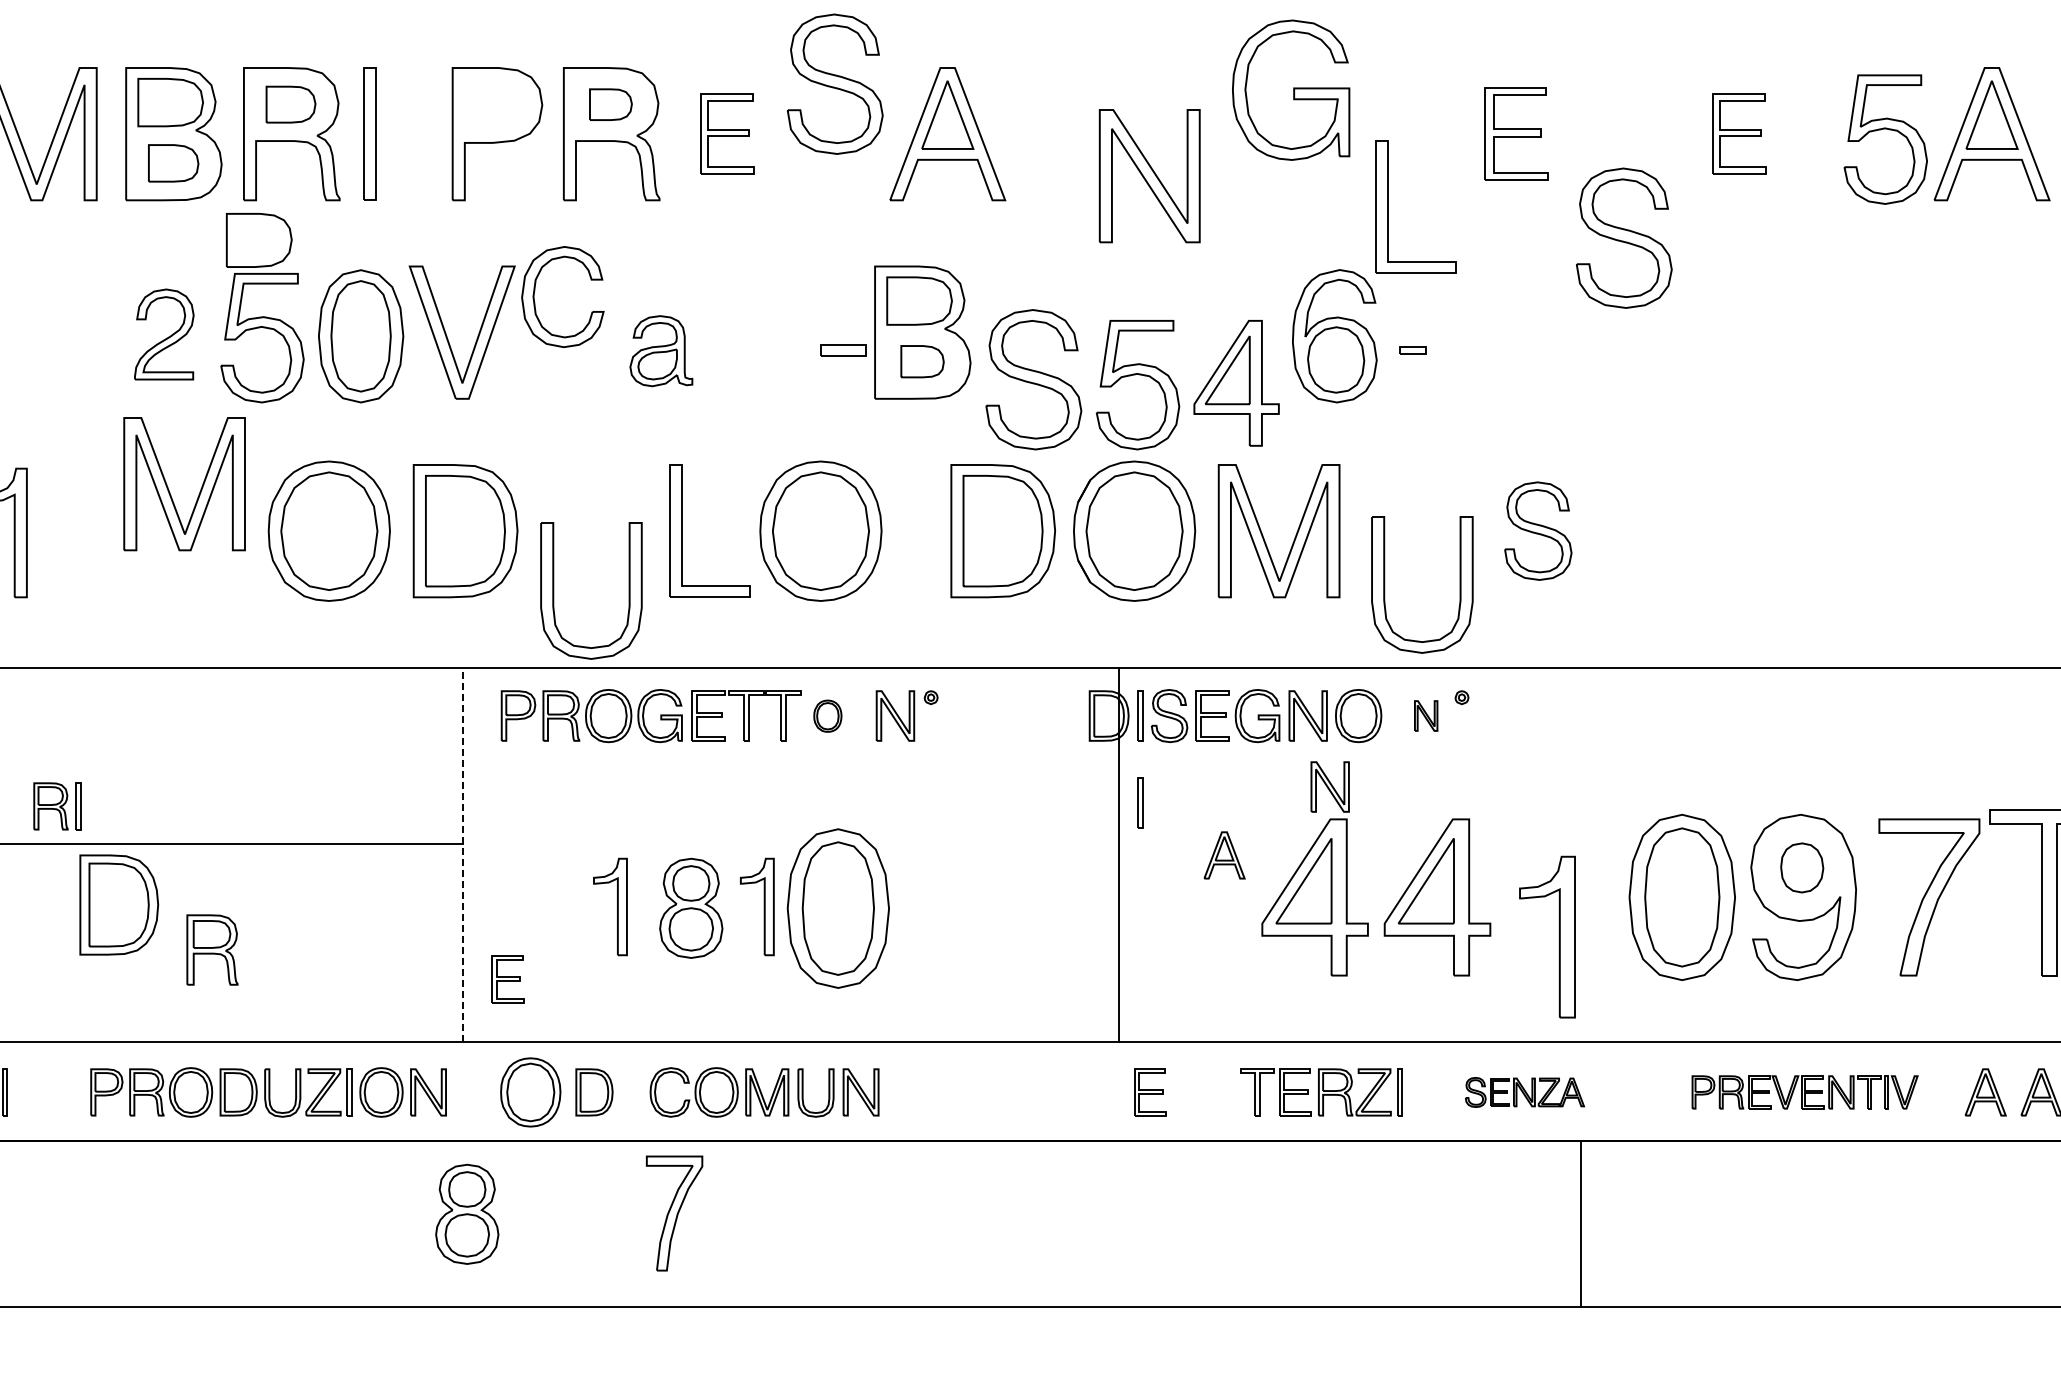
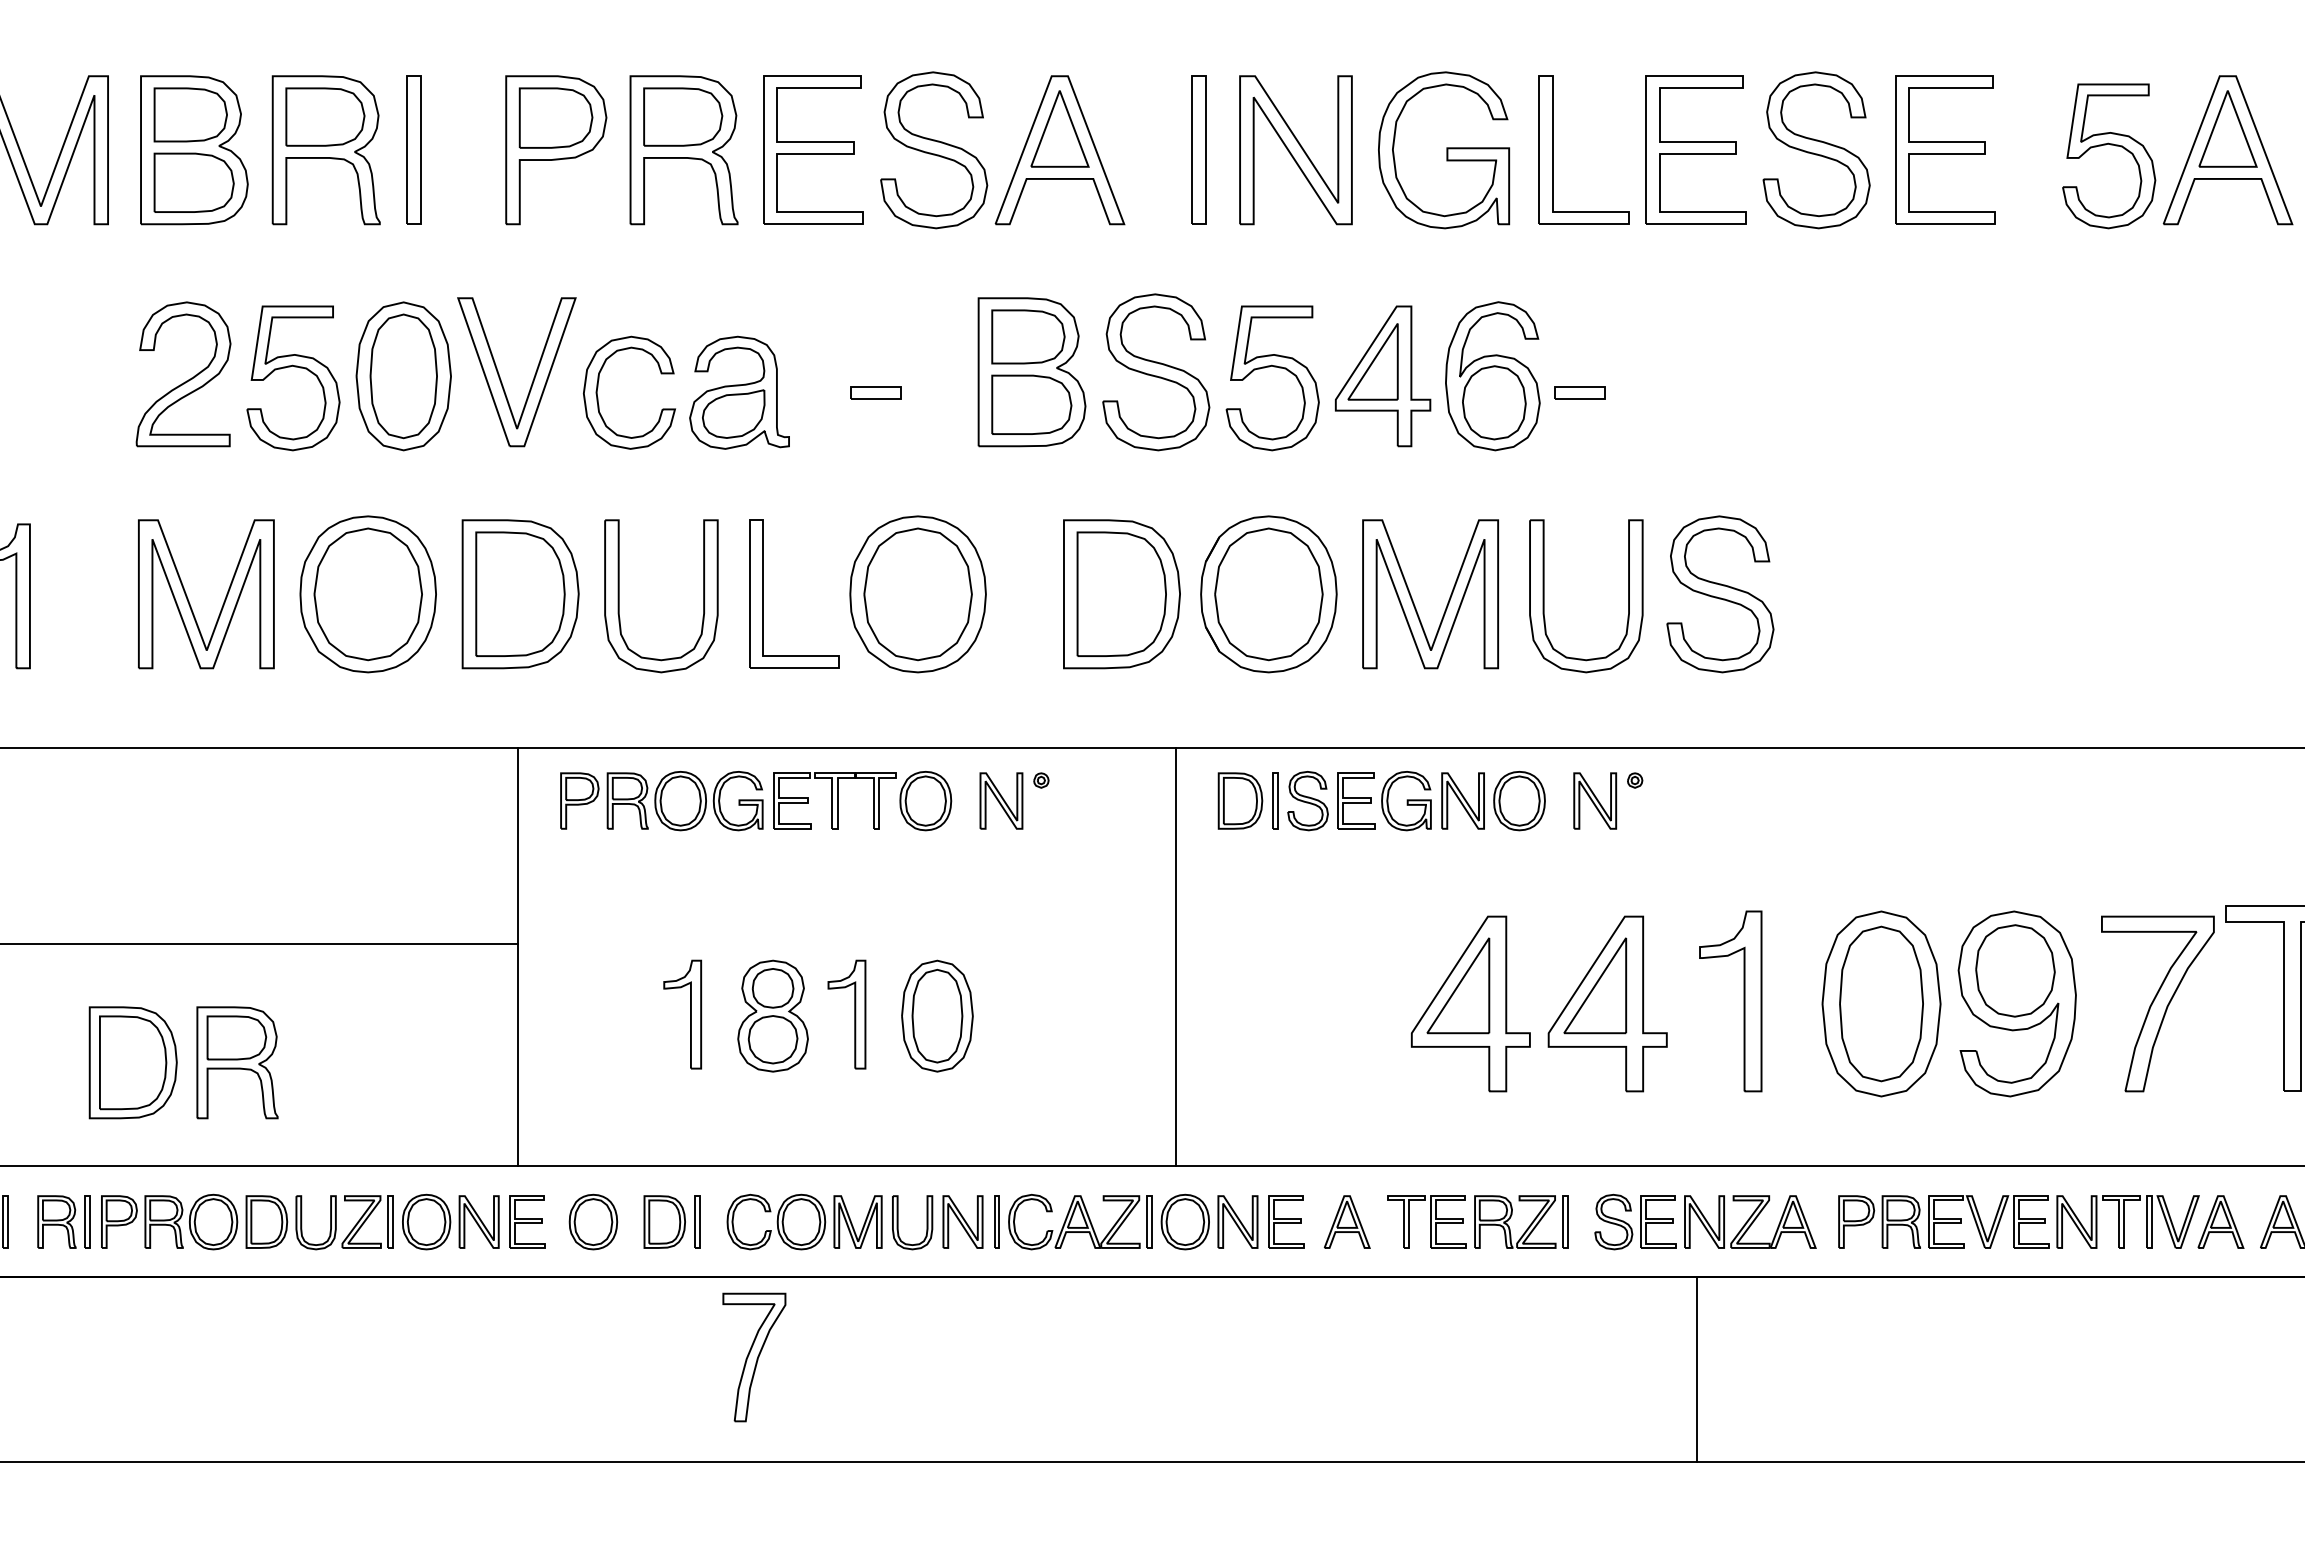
part: (835, 83) -> (934, 149), moved
part: (1291, 89) -> (1444, 149), moved
part: (290, 104) -> (324, 117), size x1.43
part: (610, 104) -> (682, 117), size x1.67
part: (727, 133) -> (813, 149), size x1.67
part: (1071, 133) -> (1198, 149), added
part: (1516, 133) -> (1696, 149), size x1.43
part: (1739, 133) -> (1945, 149), size x1.67
part: (173, 163) -> (193, 183), size x1.43
part: (1149, 176) -> (1295, 150), moved
part: (1388, 206) -> (1552, 149), moved
part: (1624, 237) -> (1816, 149), moved
part: (258, 240) -> (555, 118), moved
part: (535, 302) -> (598, 398), moved
part: (164, 334) -> (183, 374), size x1.43
part: (843, 350) -> (876, 392), moved
part: (1412, 350) -> (1579, 392), size x1.67
part: (661, 351) -> (739, 393), size x1.43
part: (922, 361) -> (1031, 404), size x1.67
part: (1135, 375) -> (1269, 367), moved
part: (1033, 379) -> (1155, 372), moved
part: (1236, 383) -> (1382, 376), moved
part: (169, 489) -> (189, 600), moved
part: (1538, 530) -> (1720, 593), size x1.43
part: (1385, 584) -> (1545, 595), moved
part: (554, 590) -> (620, 595), moved
part: (1425, 715) -> (1594, 800), size x1.67
part: (827, 716) -> (925, 801), size x1.67
part: (1329, 786) -> (1486, 879), removed
part: (1140, 802) -> (1275, 897), removed
part: (57, 806) -> (64, 1222), moved
line: (463, 855) -> (518, 957), dashed -> solid
line: (1119, 855) -> (1175, 957), moved
part: (1224, 855) -> (1347, 1222), moved
part: (1802, 867) -> (2015, 970), size x1.67
part: (119, 904) -> (133, 1062), moved
part: (837, 907) -> (936, 1015), size x0.62
part: (1558, 936) -> (1743, 1000), moved
part: (212, 949) -> (237, 1062), size x1.43
part: (507, 979) -> (527, 1222), moved
part: (530, 1092) -> (593, 1222), size x0.71
part: (623, 1092) -> (697, 1222), added
part: (1006, 1092) -> (1125, 1222), added
part: (1524, 1092) -> (1705, 1222), size x1.67
part: (1804, 1092) -> (2018, 1222), size x1.43
part: (467, 1213) -> (522, 1357), removed
line: (1580, 1223) -> (1697, 1368), moved

